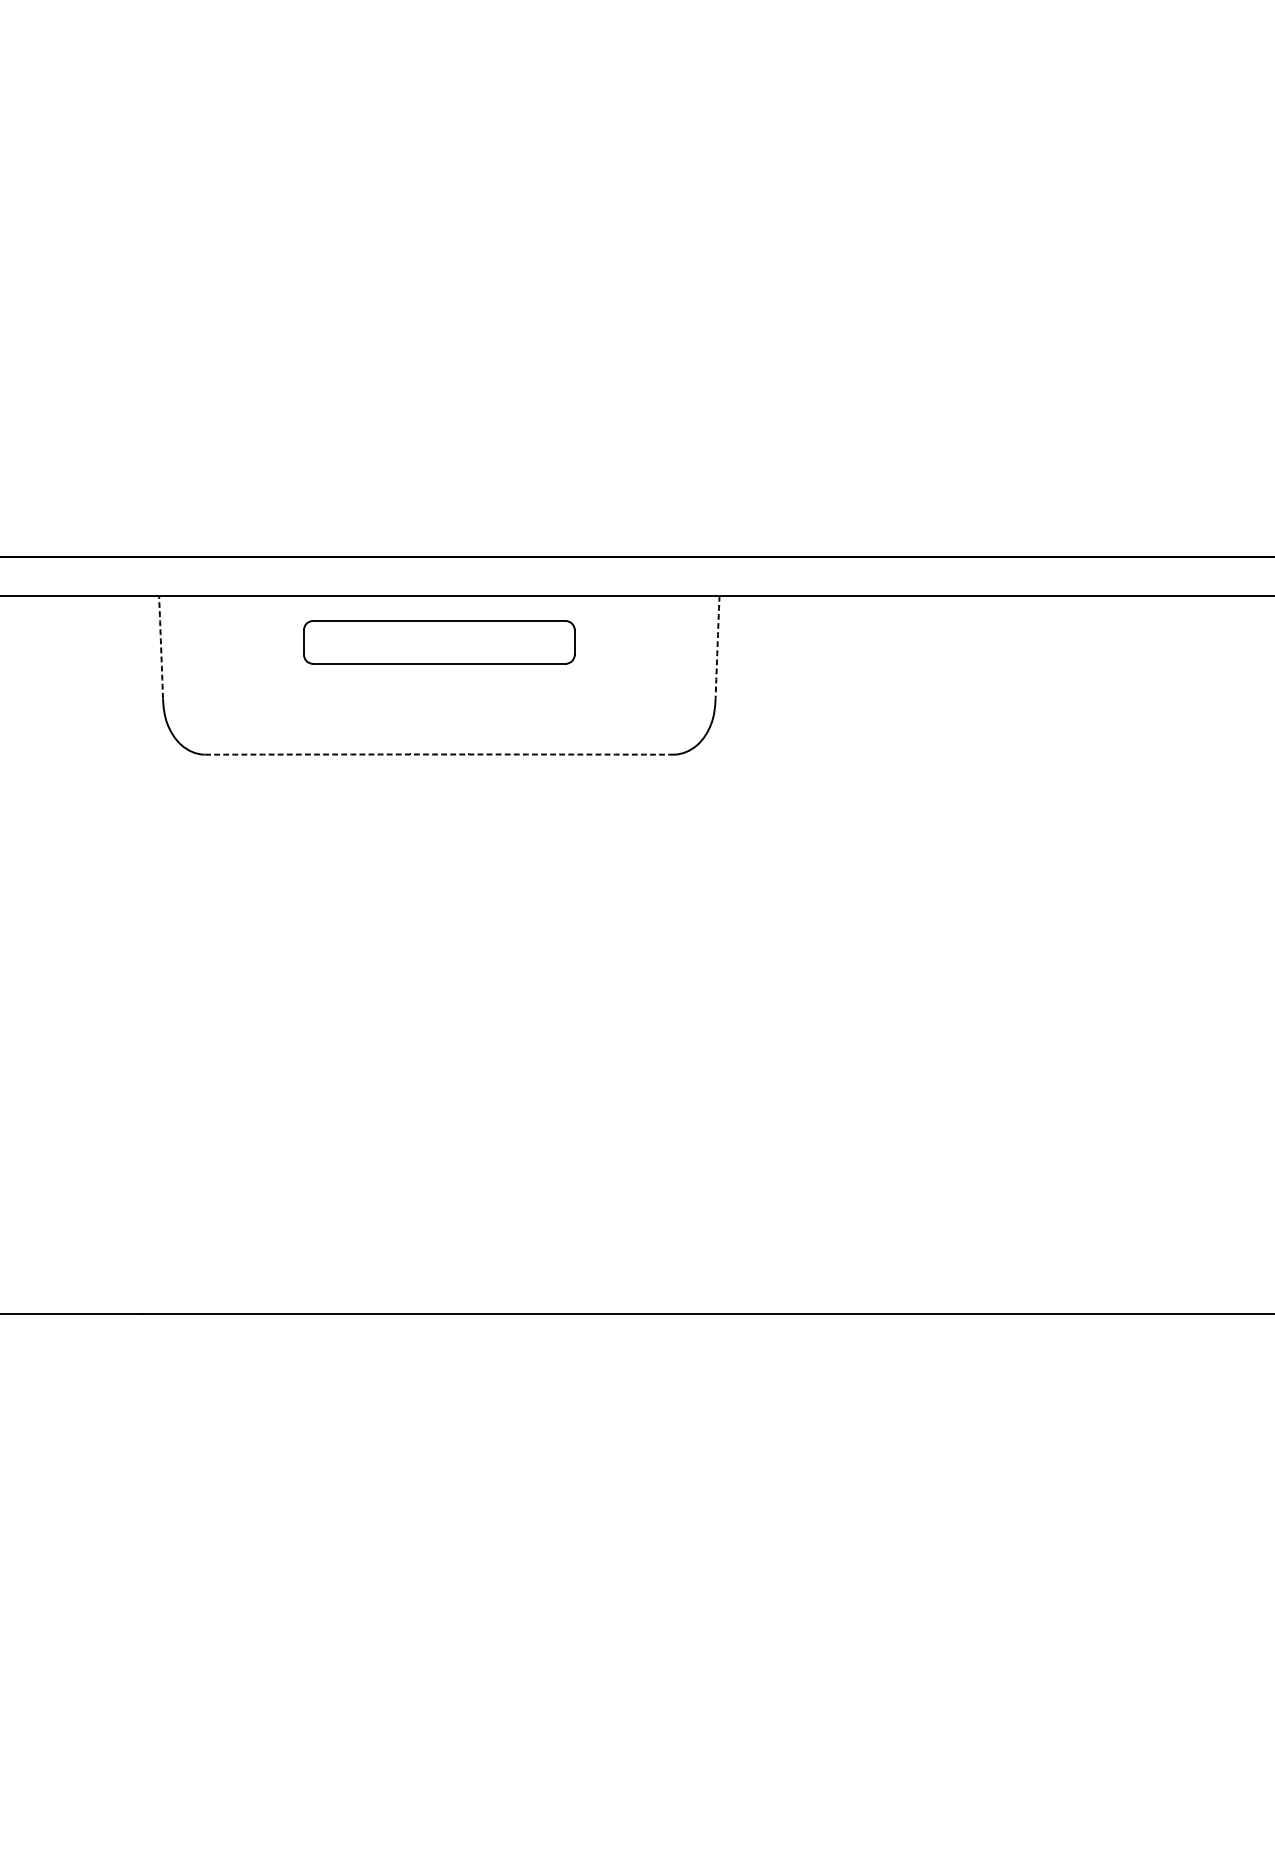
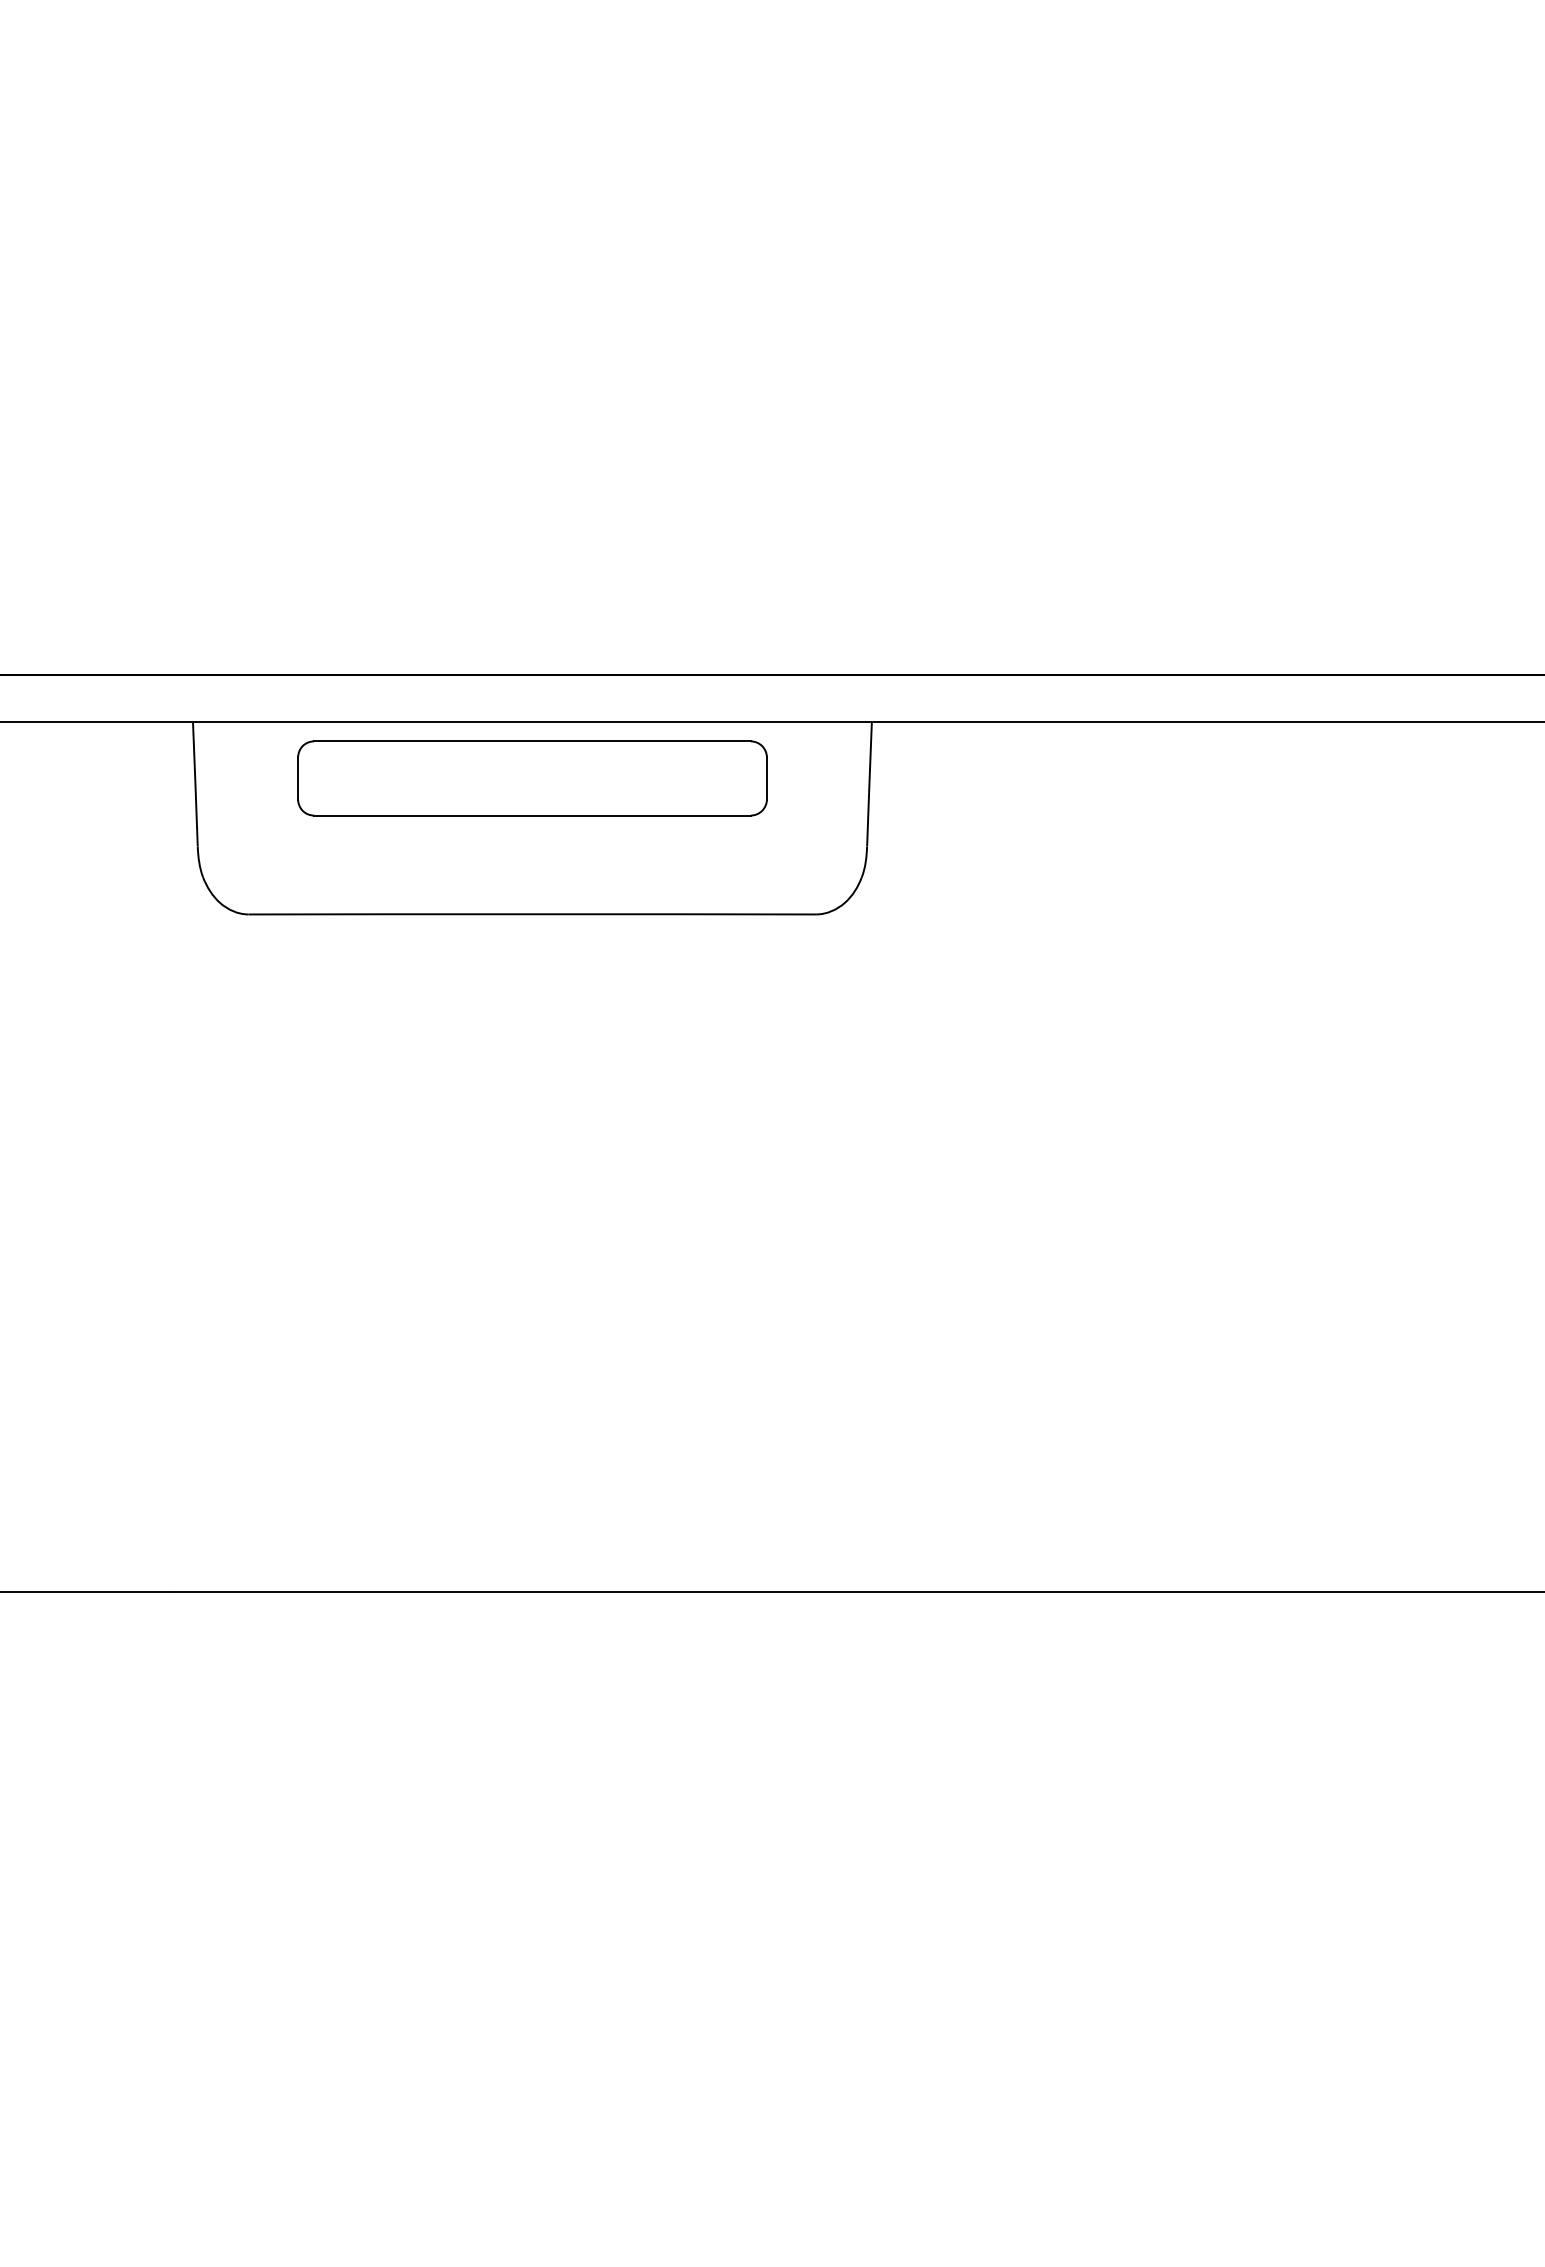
part: (439, 642) -> (532, 778), size x1.43
arc: (161, 647) -> (195, 784), dashed -> solid
arc: (717, 647) -> (869, 784), dashed -> solid
arc: (439, 754) -> (532, 914), dashed -> solid

